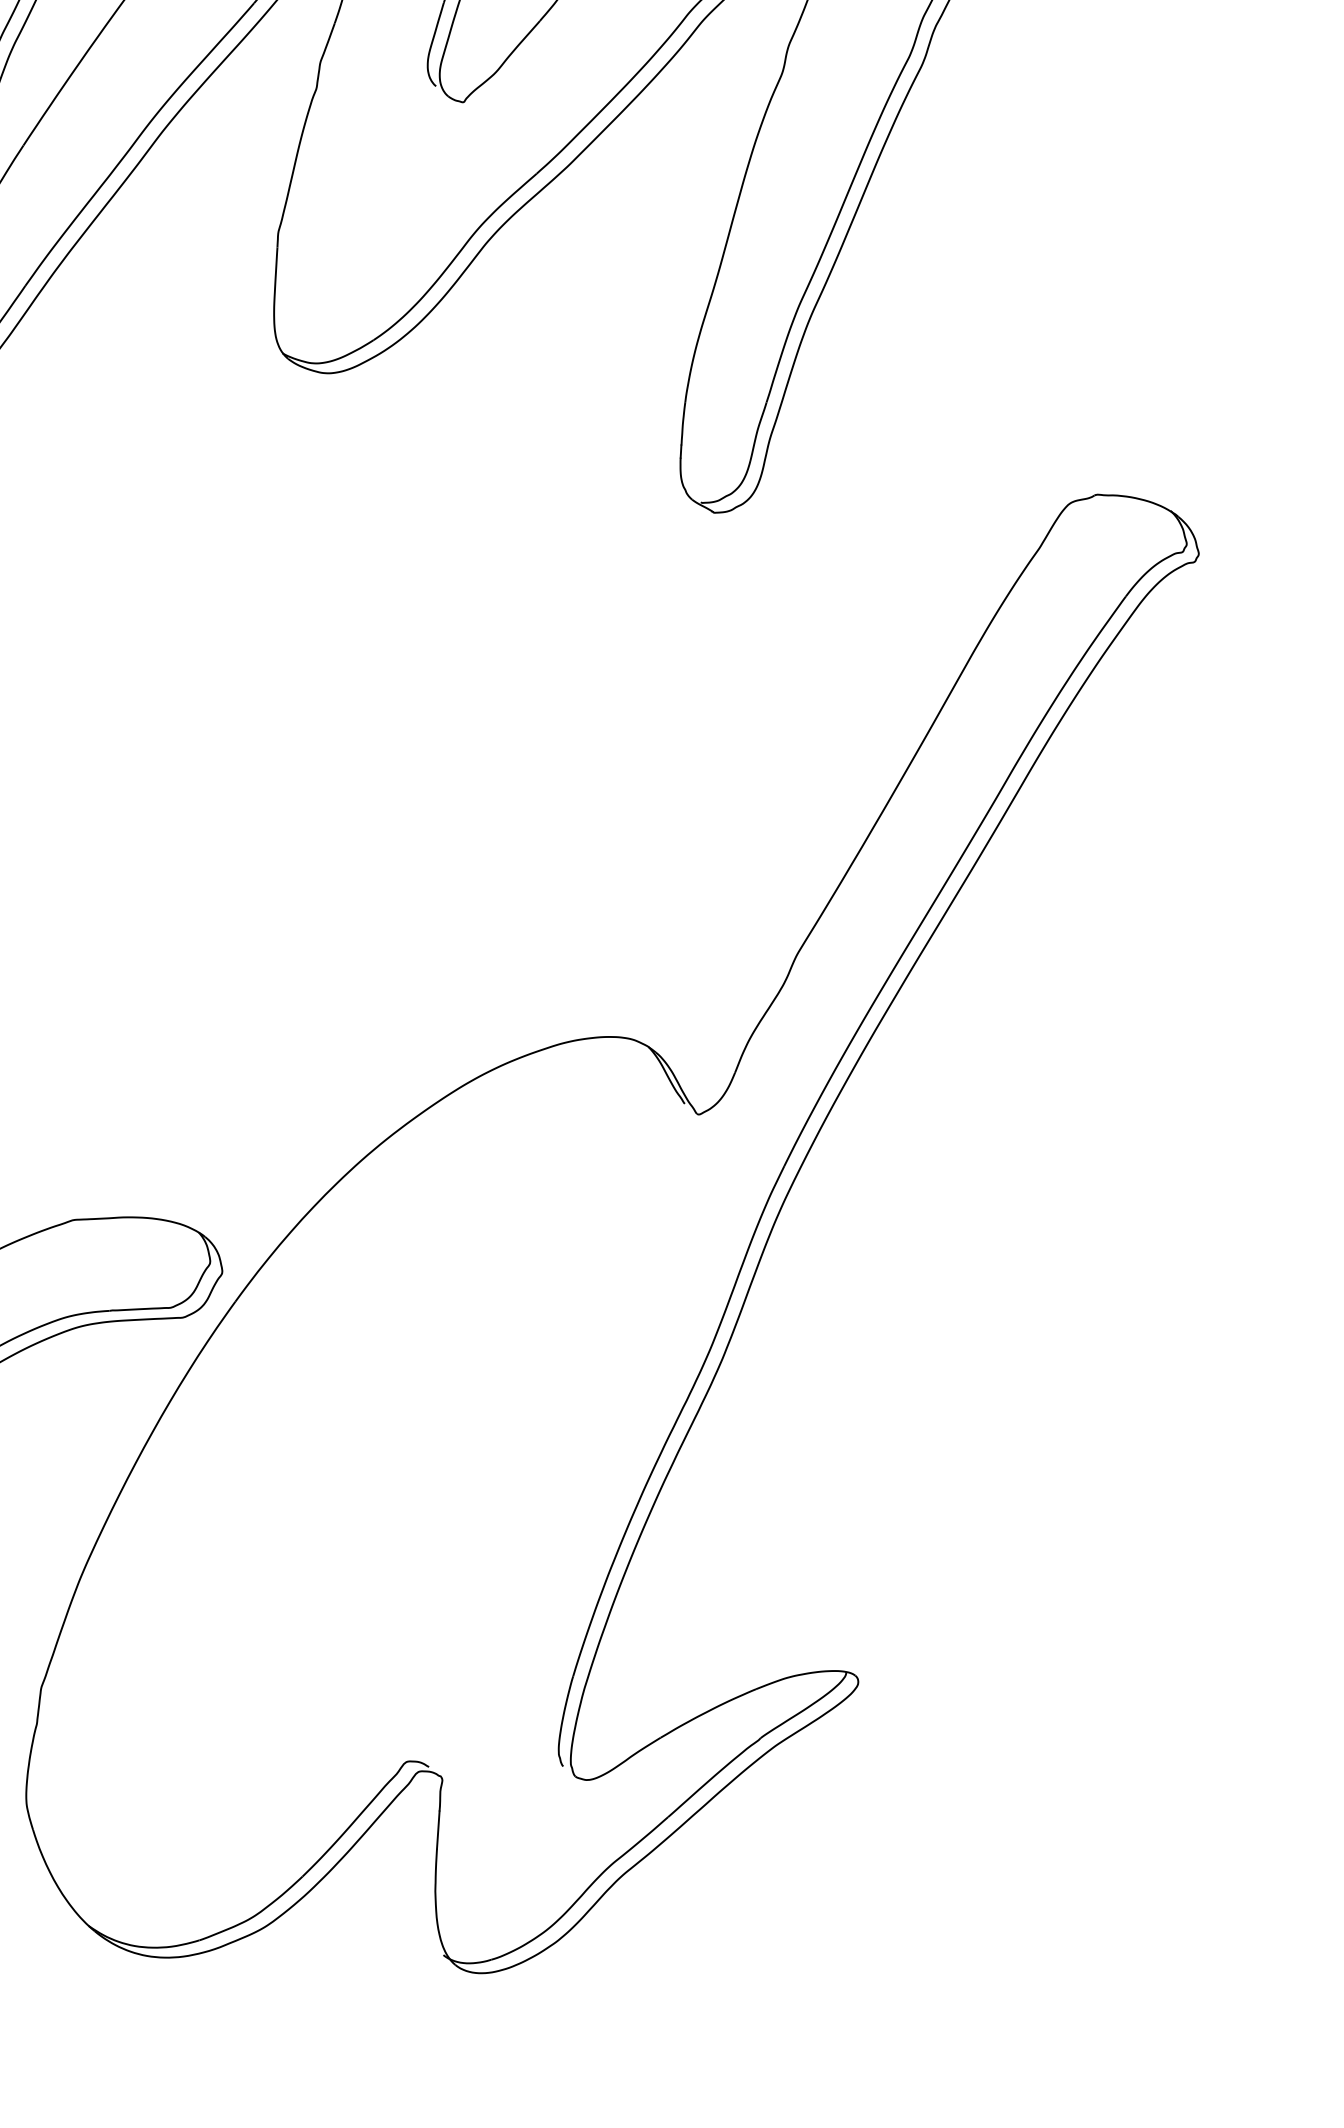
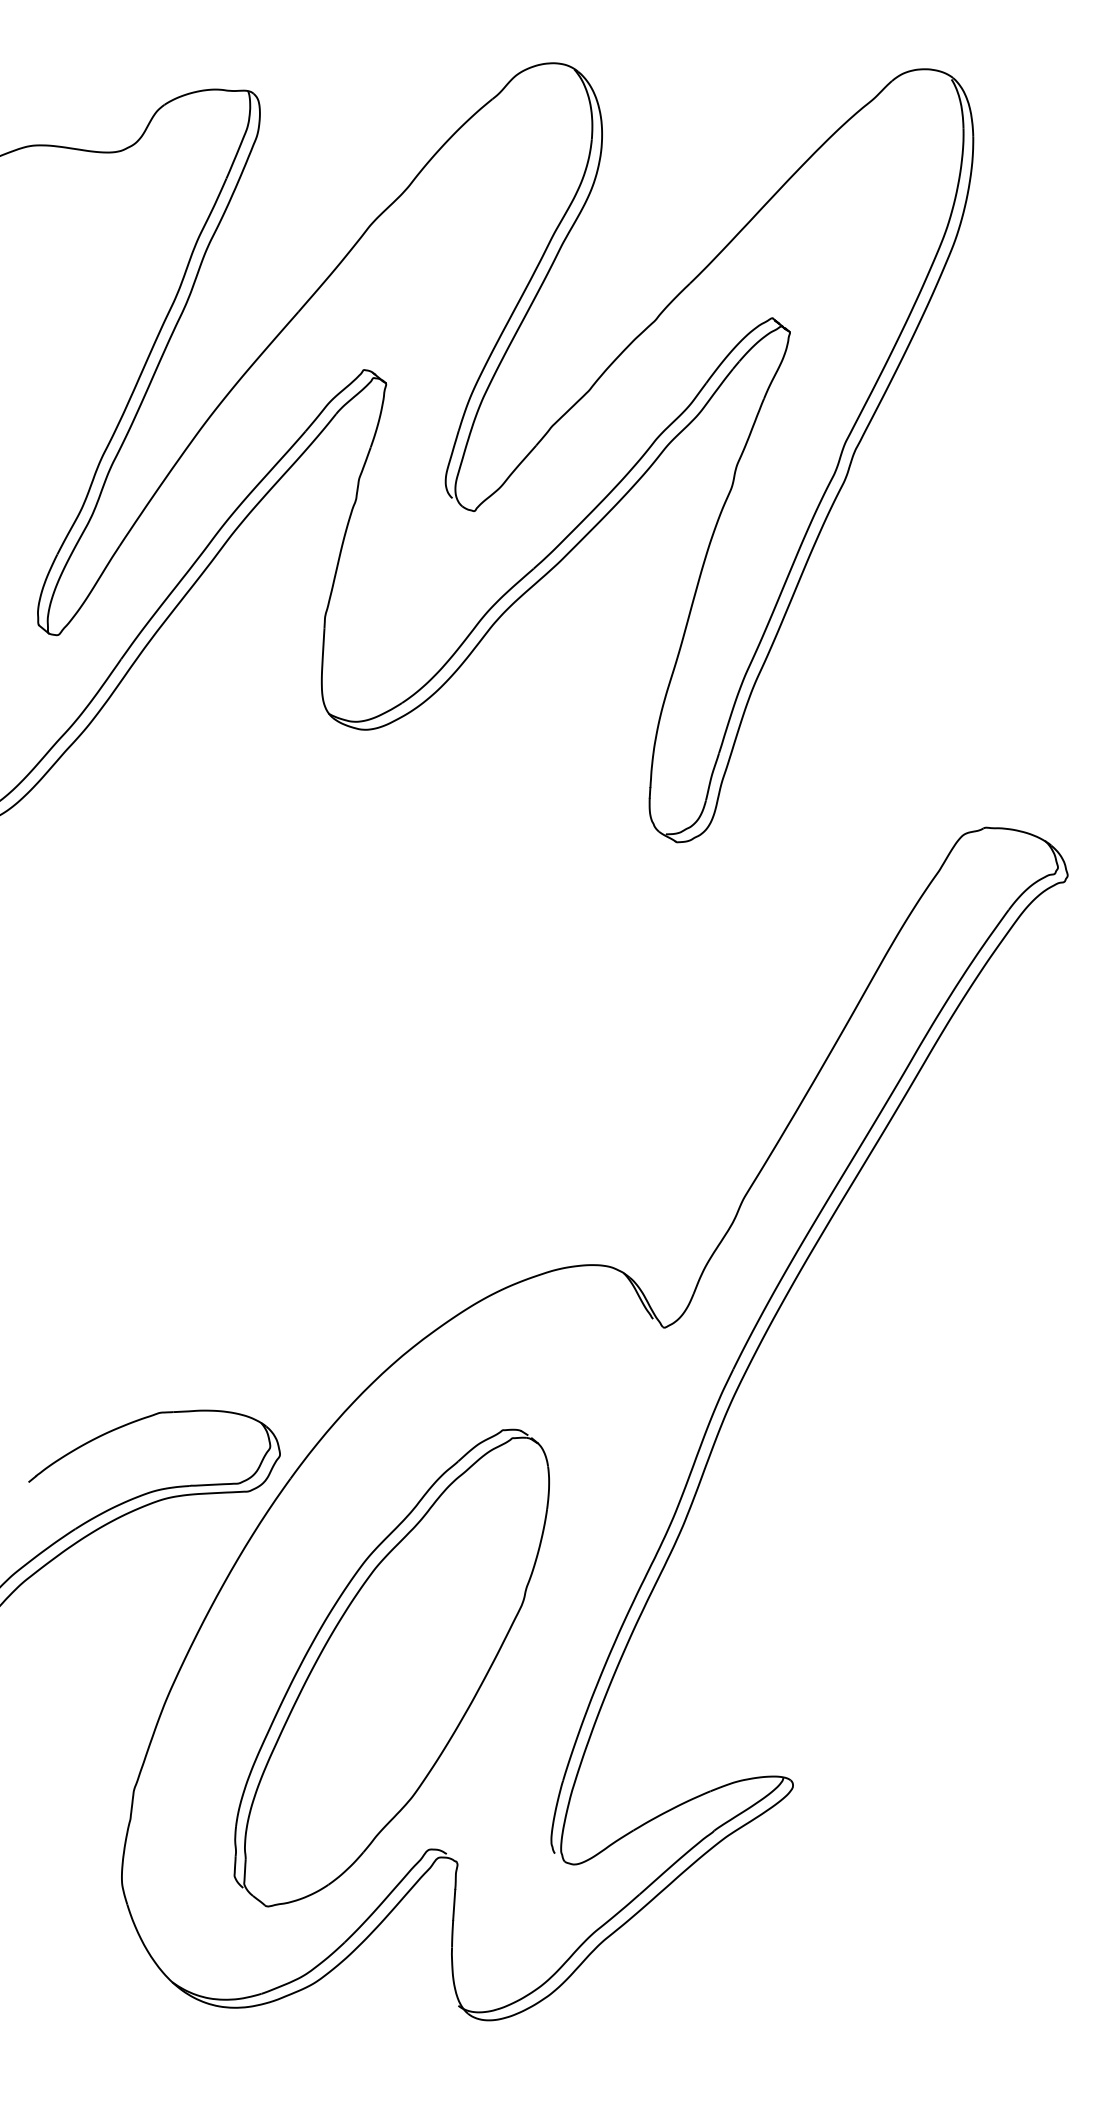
part: (360, 1535) -> (391, 1667), added

